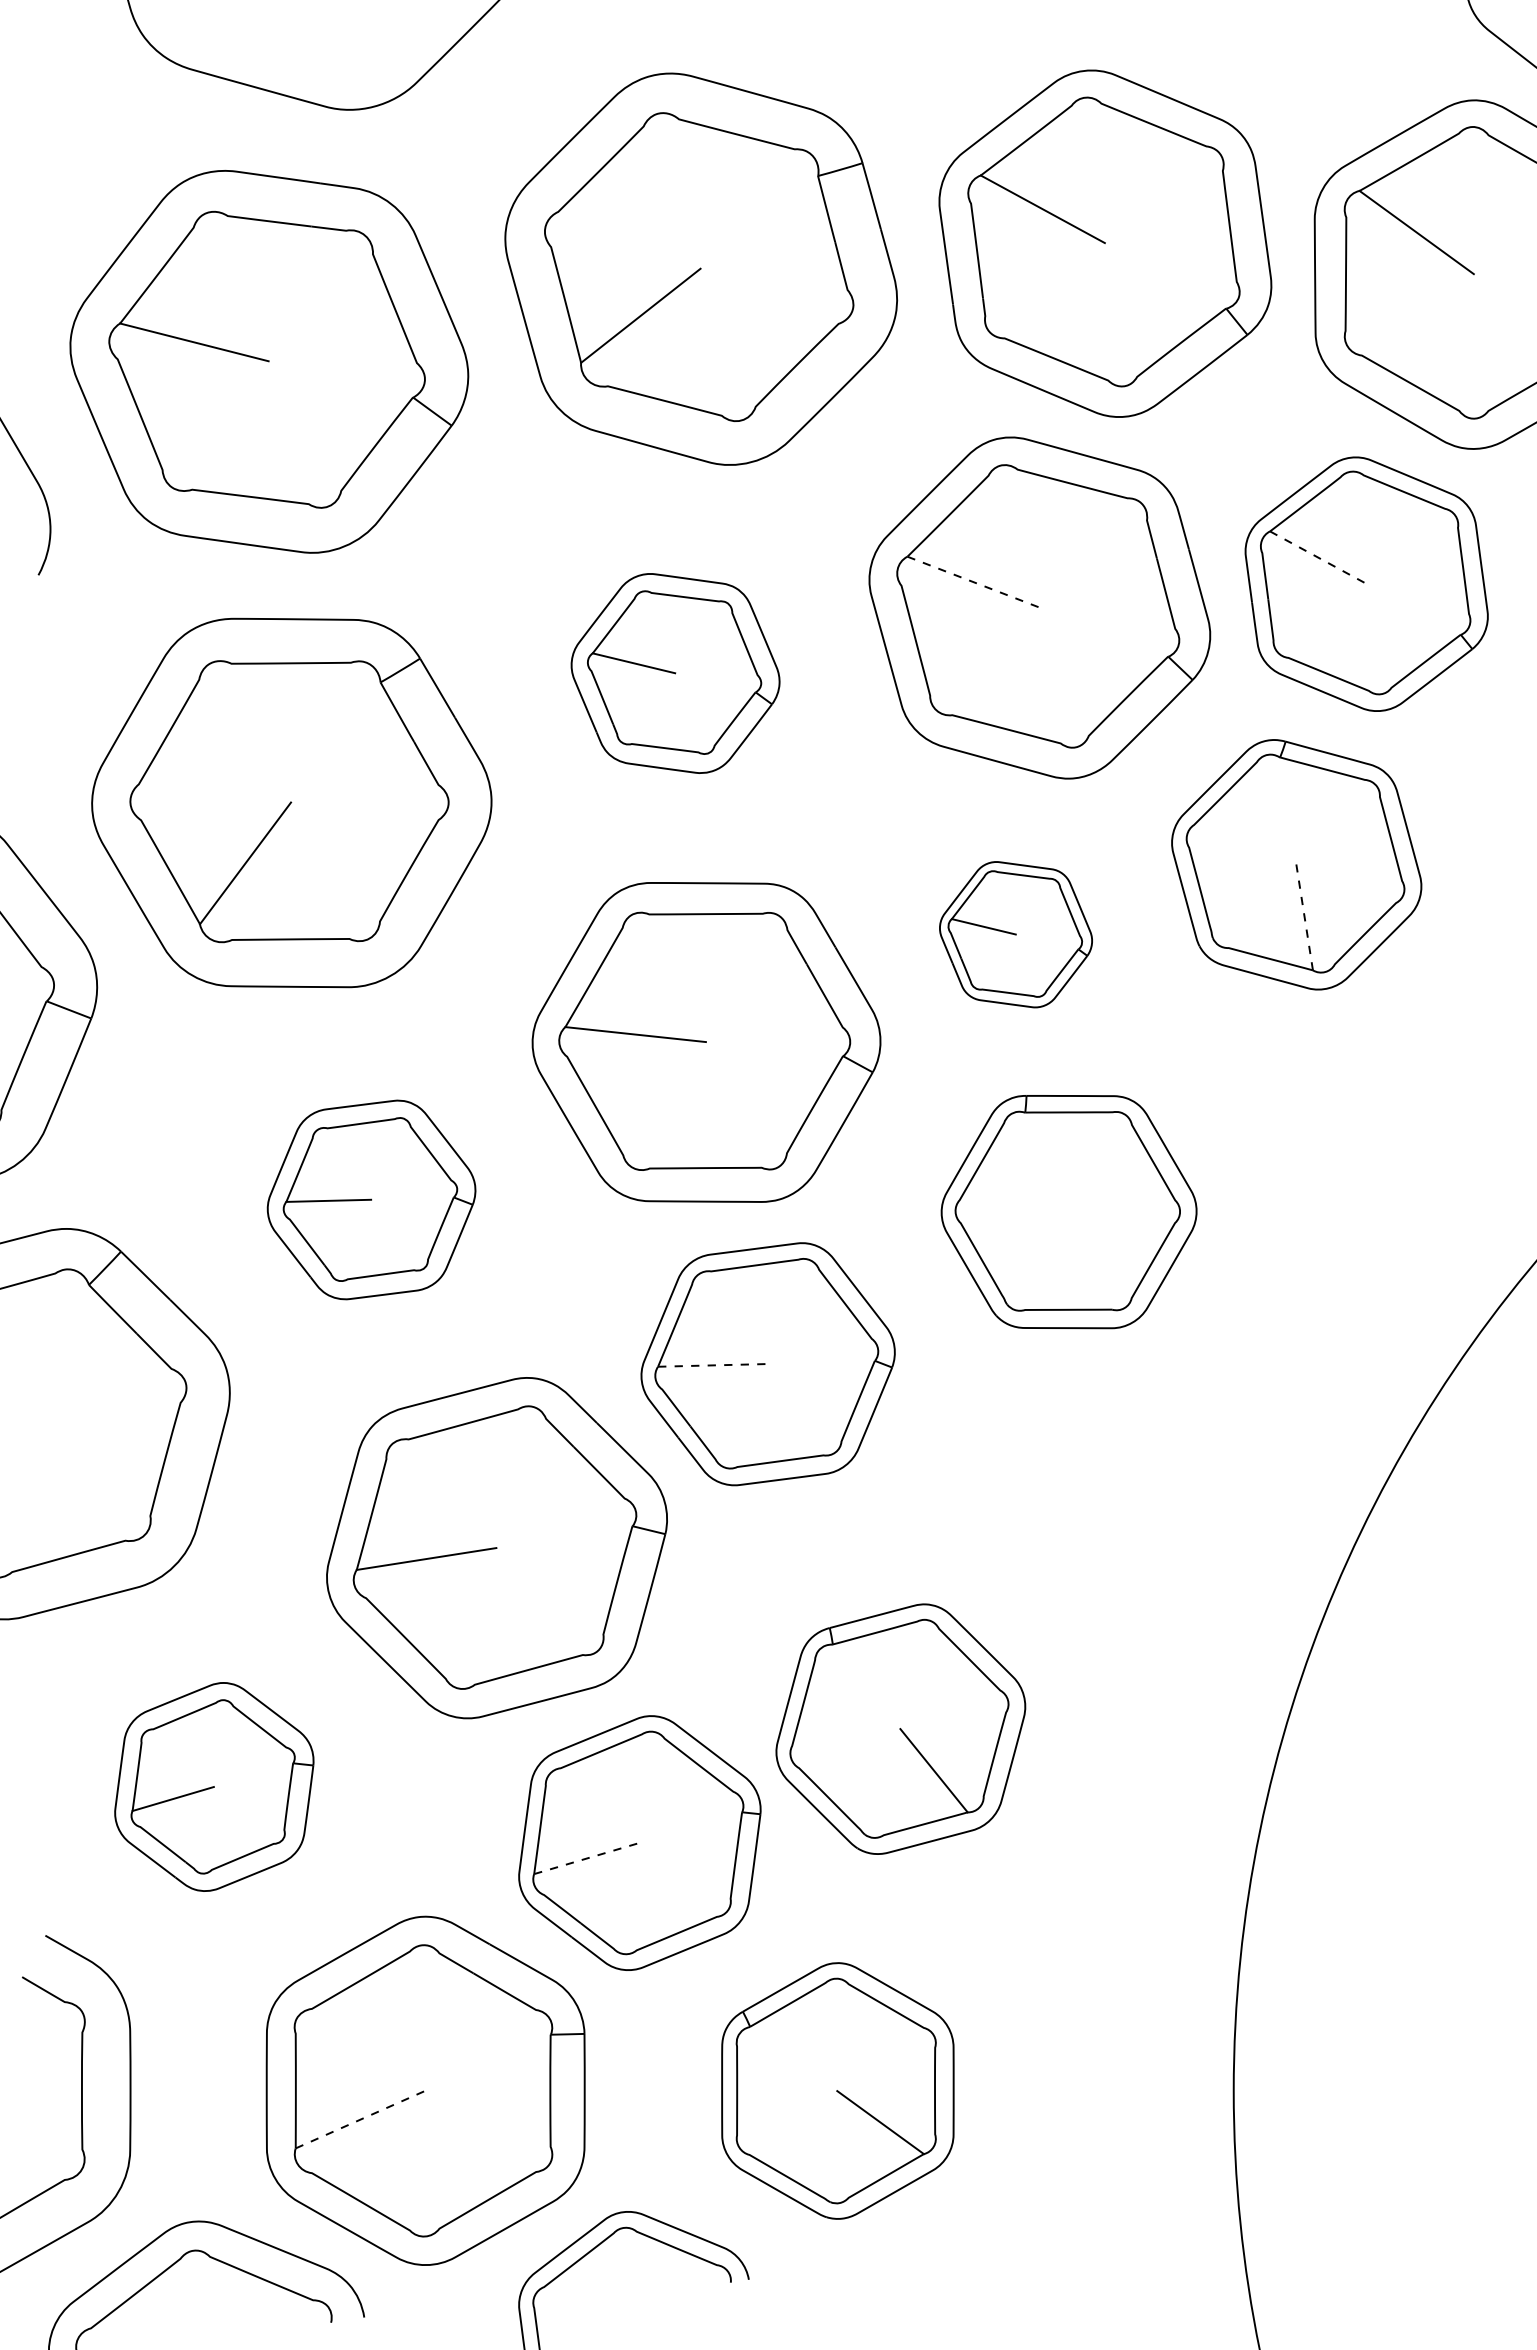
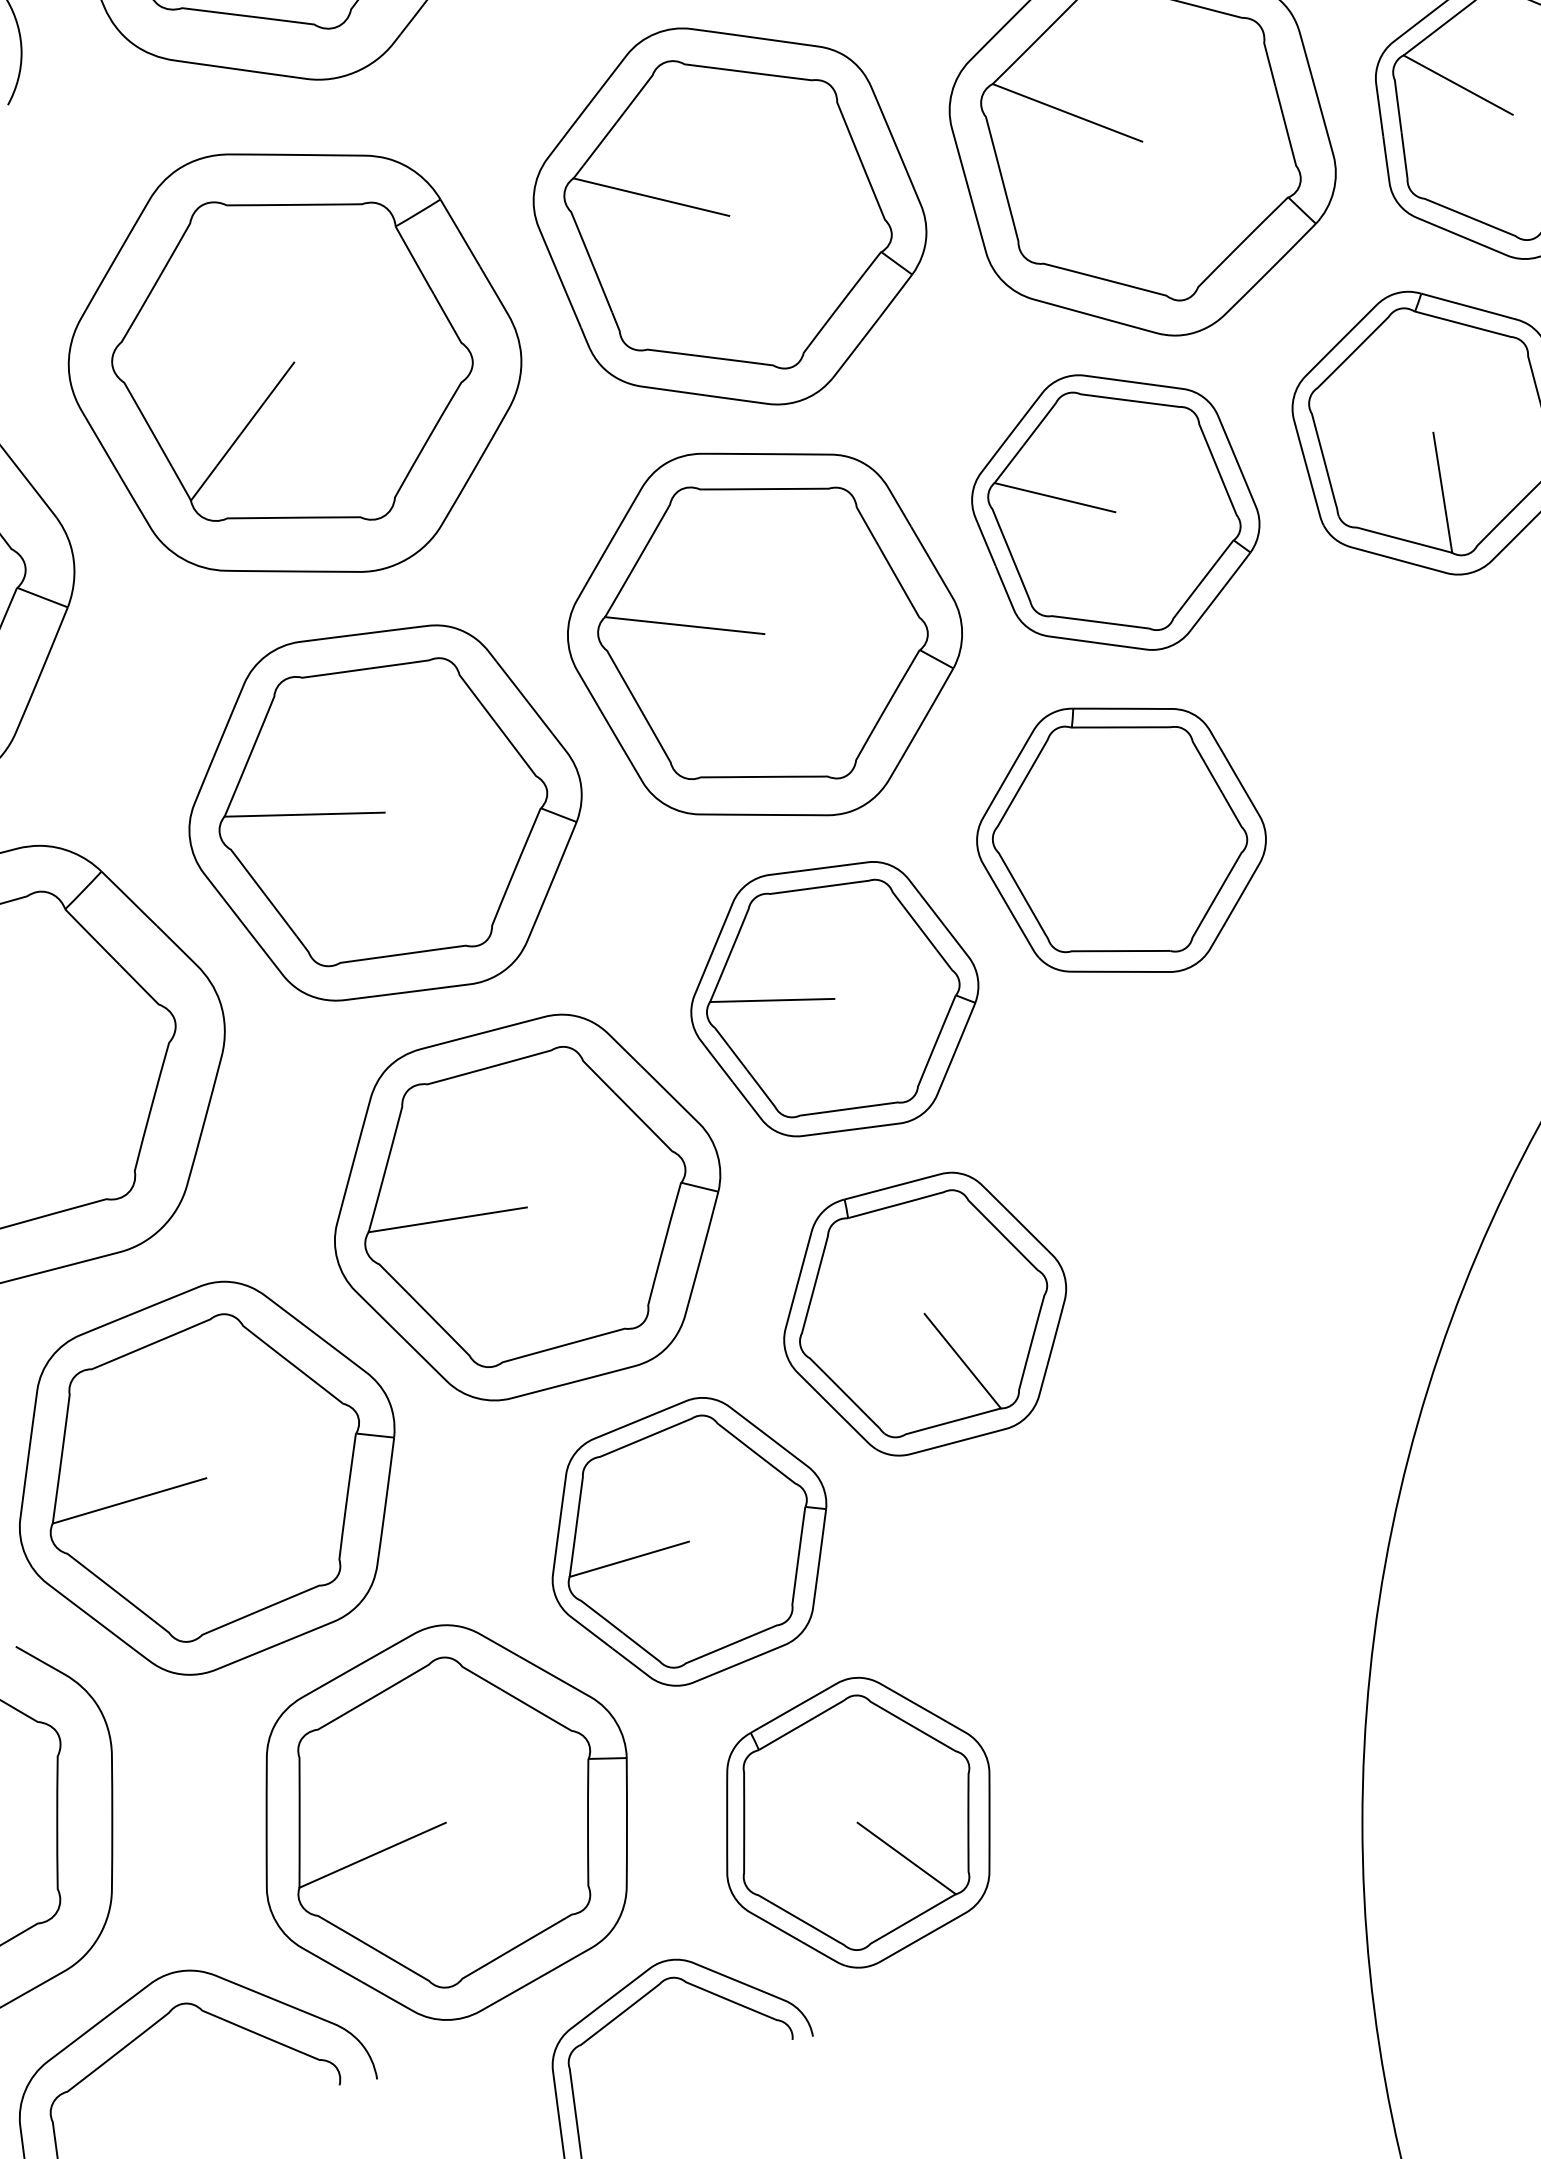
line: (1318, 557) -> (1458, 84), dashed -> solid
line: (973, 582) -> (1067, 113), dashed -> solid
part: (675, 673) -> (729, 216), size x1.67
line: (1304, 917) -> (1442, 492), dashed -> solid
part: (1015, 934) -> (1115, 512), size x1.67
part: (371, 1199) -> (385, 812), size x1.67
part: (1068, 1212) -> (1120, 840), moved
line: (712, 1365) -> (771, 1000), dashed -> solid
part: (900, 1728) -> (924, 1313), moved
part: (214, 1786) -> (207, 1477), size x1.67
line: (586, 1858) -> (628, 1559), dashed -> solid
part: (837, 2090) -> (857, 1822), moved
line: (360, 2119) -> (372, 1855), dashed -> solid

